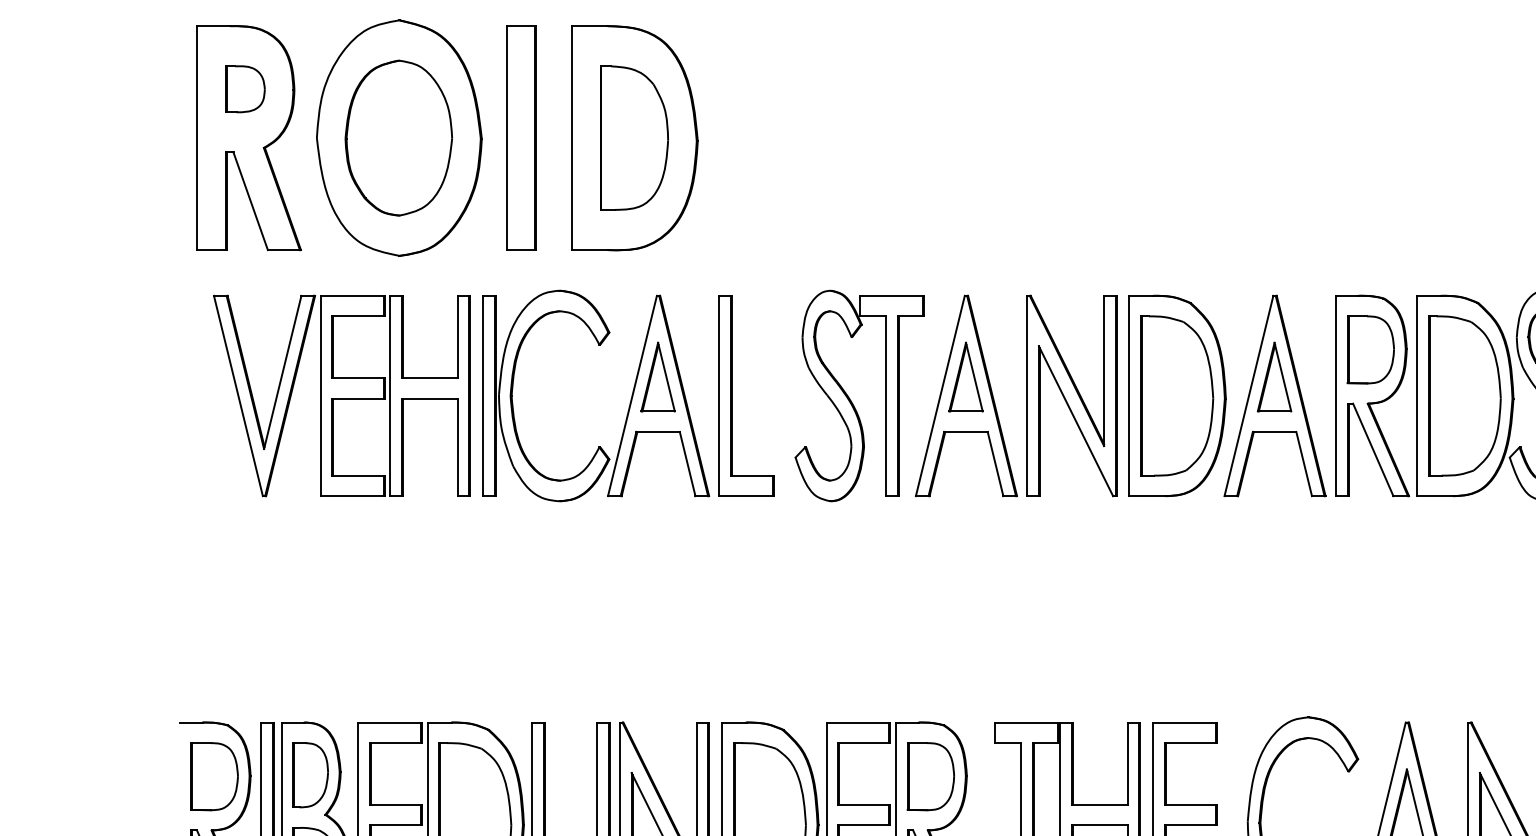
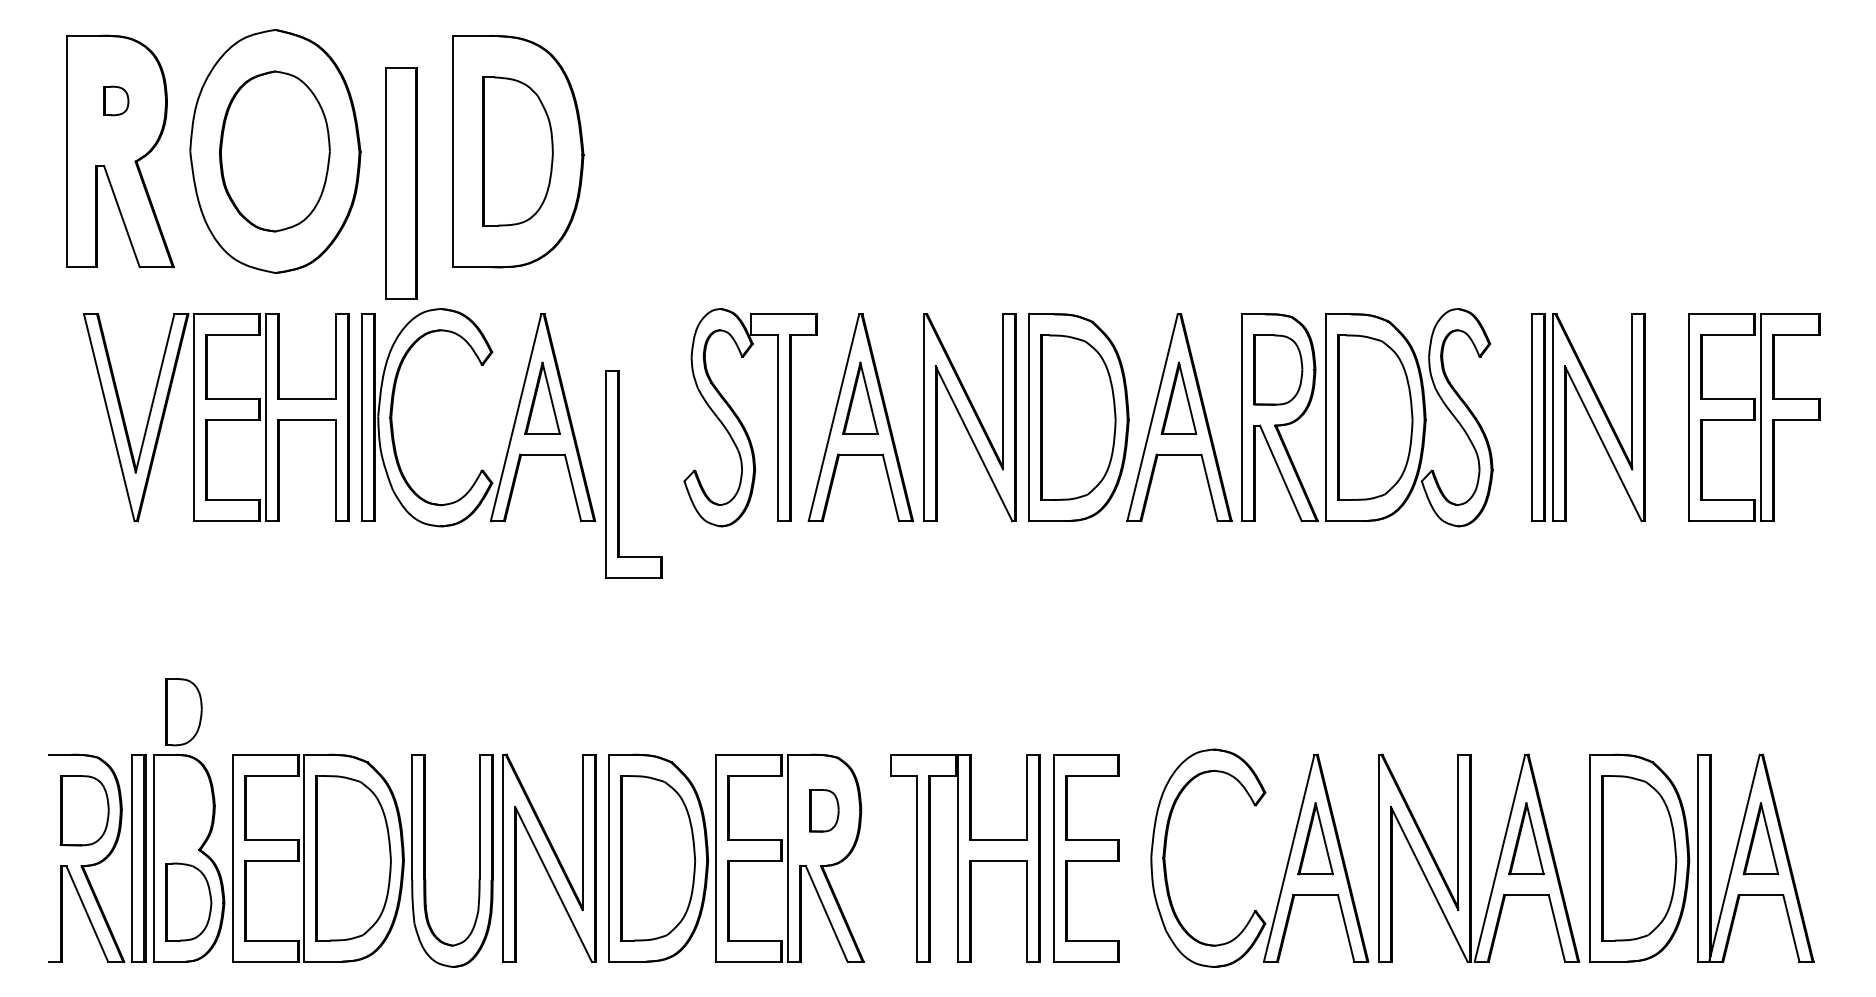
part: (245, 88) -> (116, 100), size x0.6
part: (521, 138) -> (401, 183), moved
part: (732, 395) -> (619, 474), moved
part: (310, 775) -> (183, 712), moved
part: (931, 776) -> (824, 810), size x0.6

